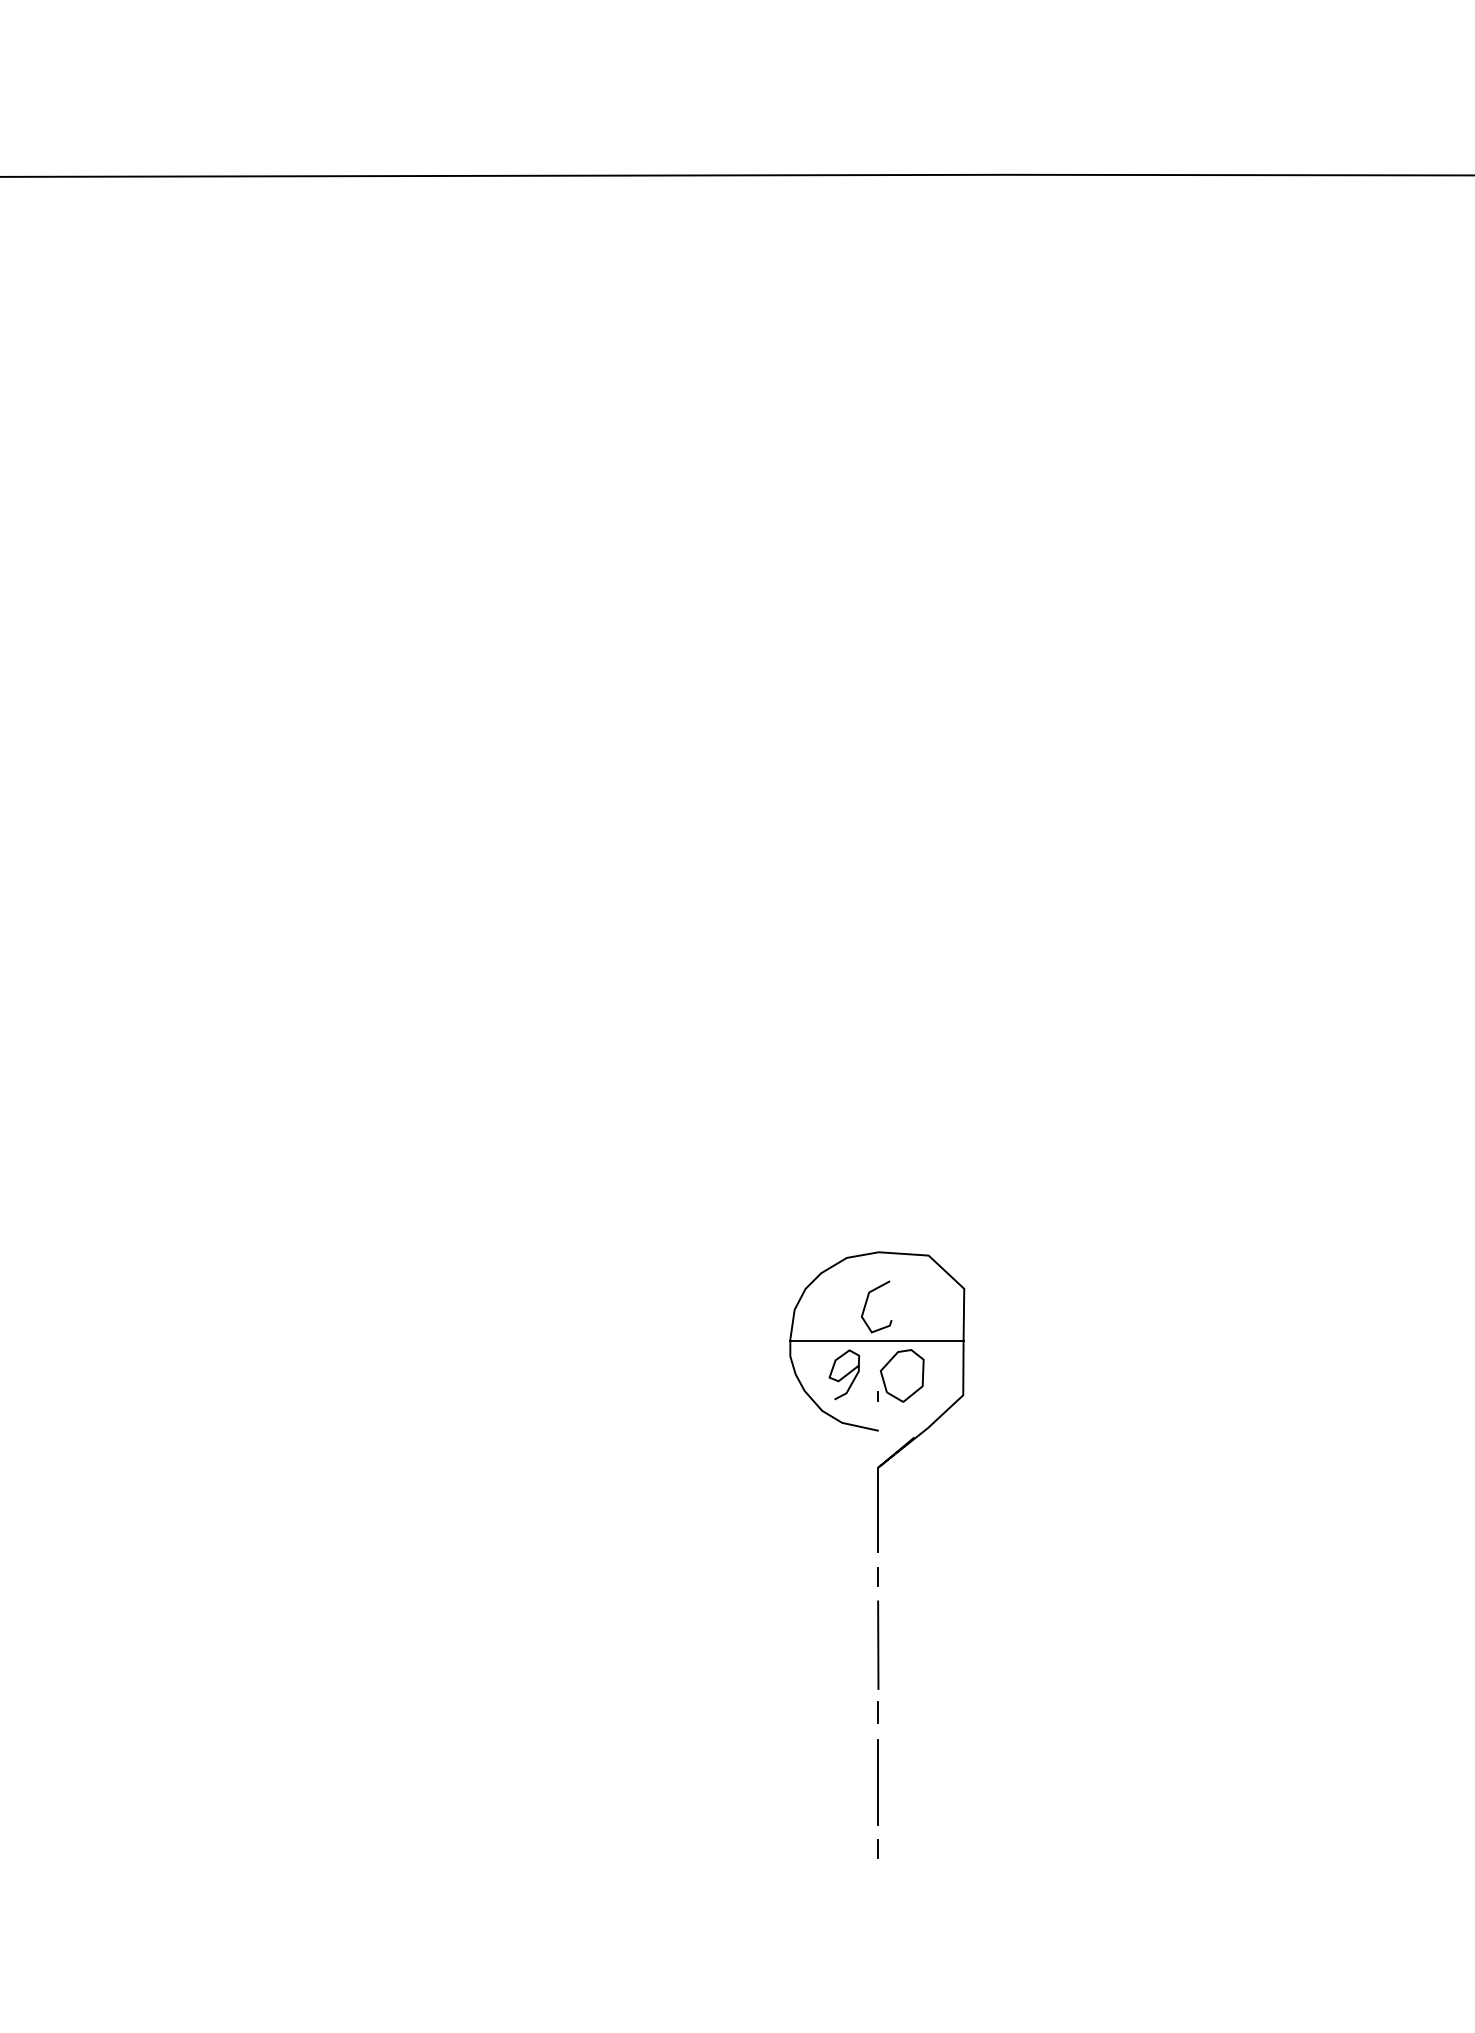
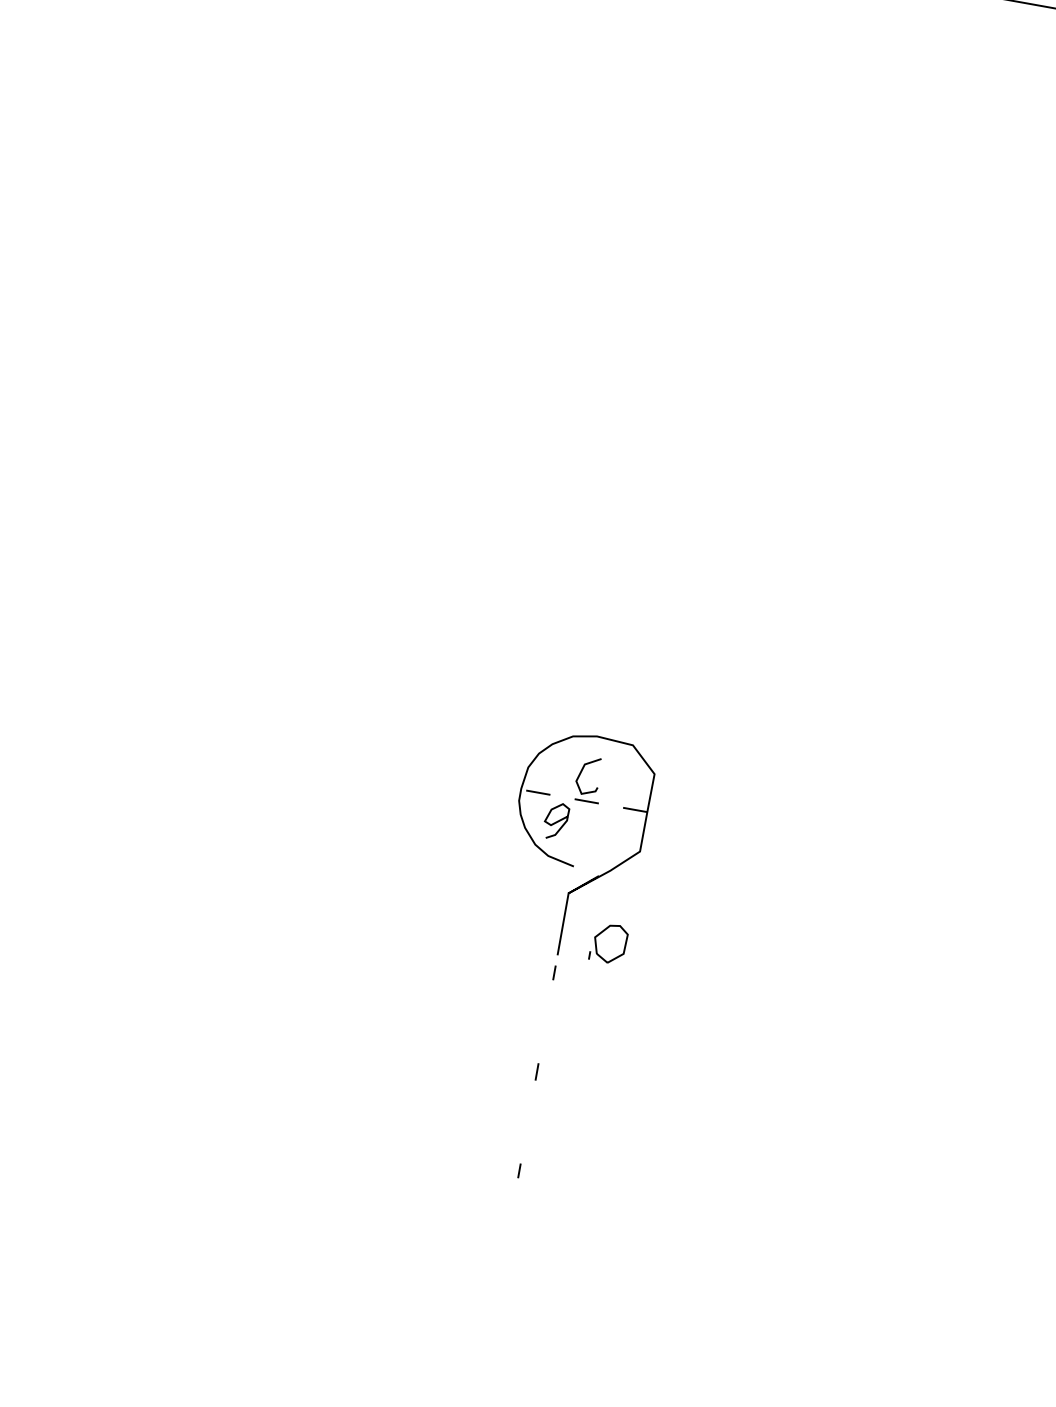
line: (876, 1341) -> (583, 801), solid -> dashed
part: (900, 1375) -> (608, 943), moved
line: (878, 1644) -> (545, 1022), removed
line: (878, 1782) -> (528, 1122), removed

